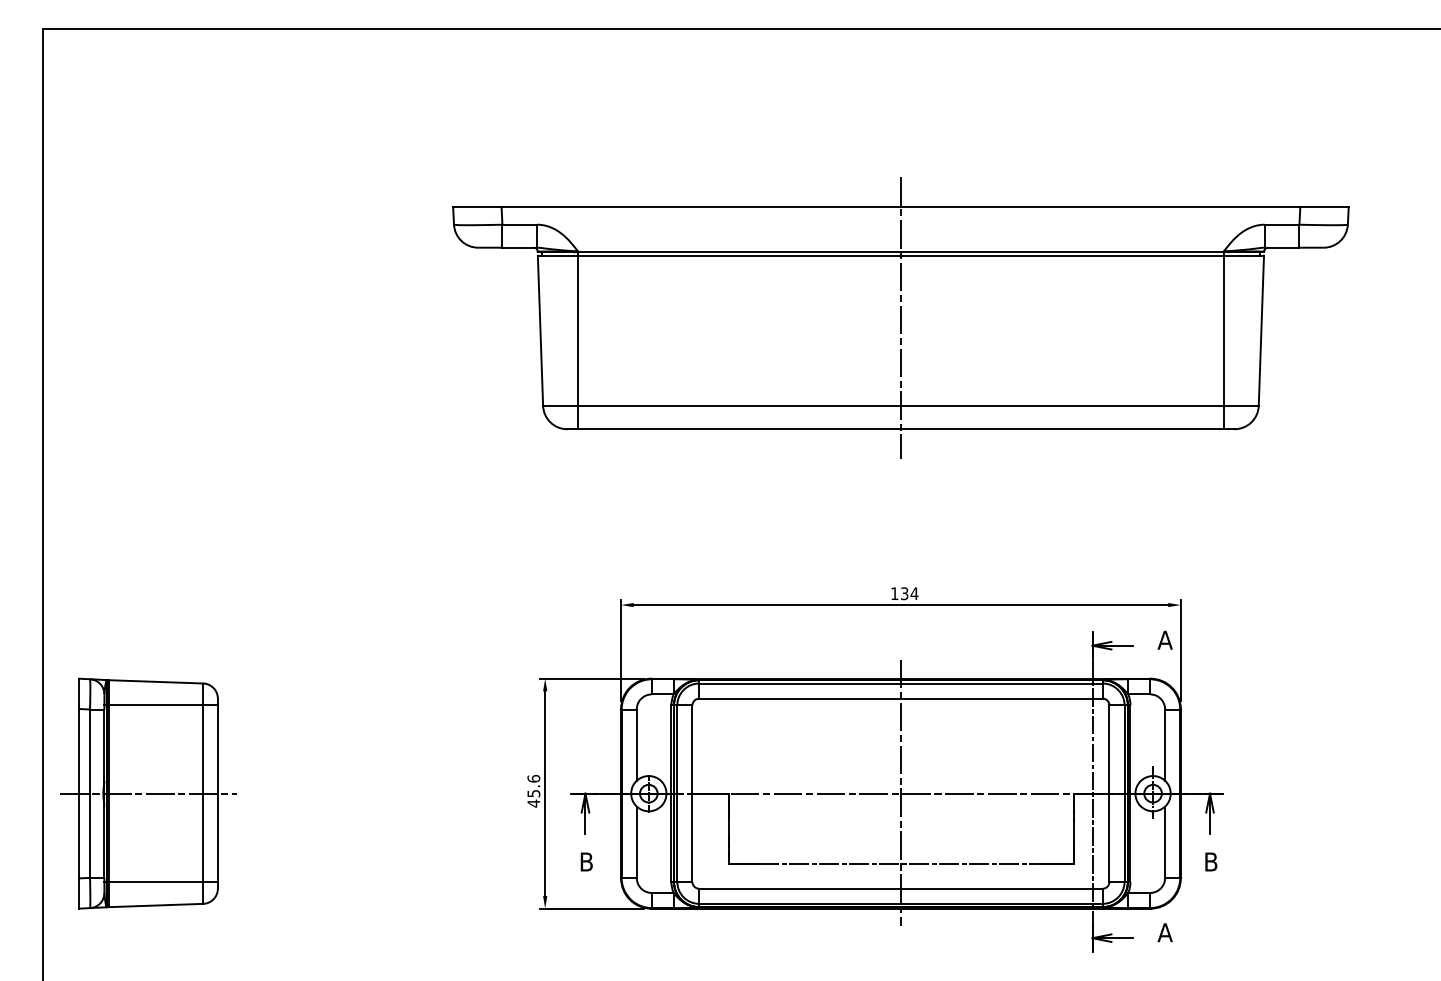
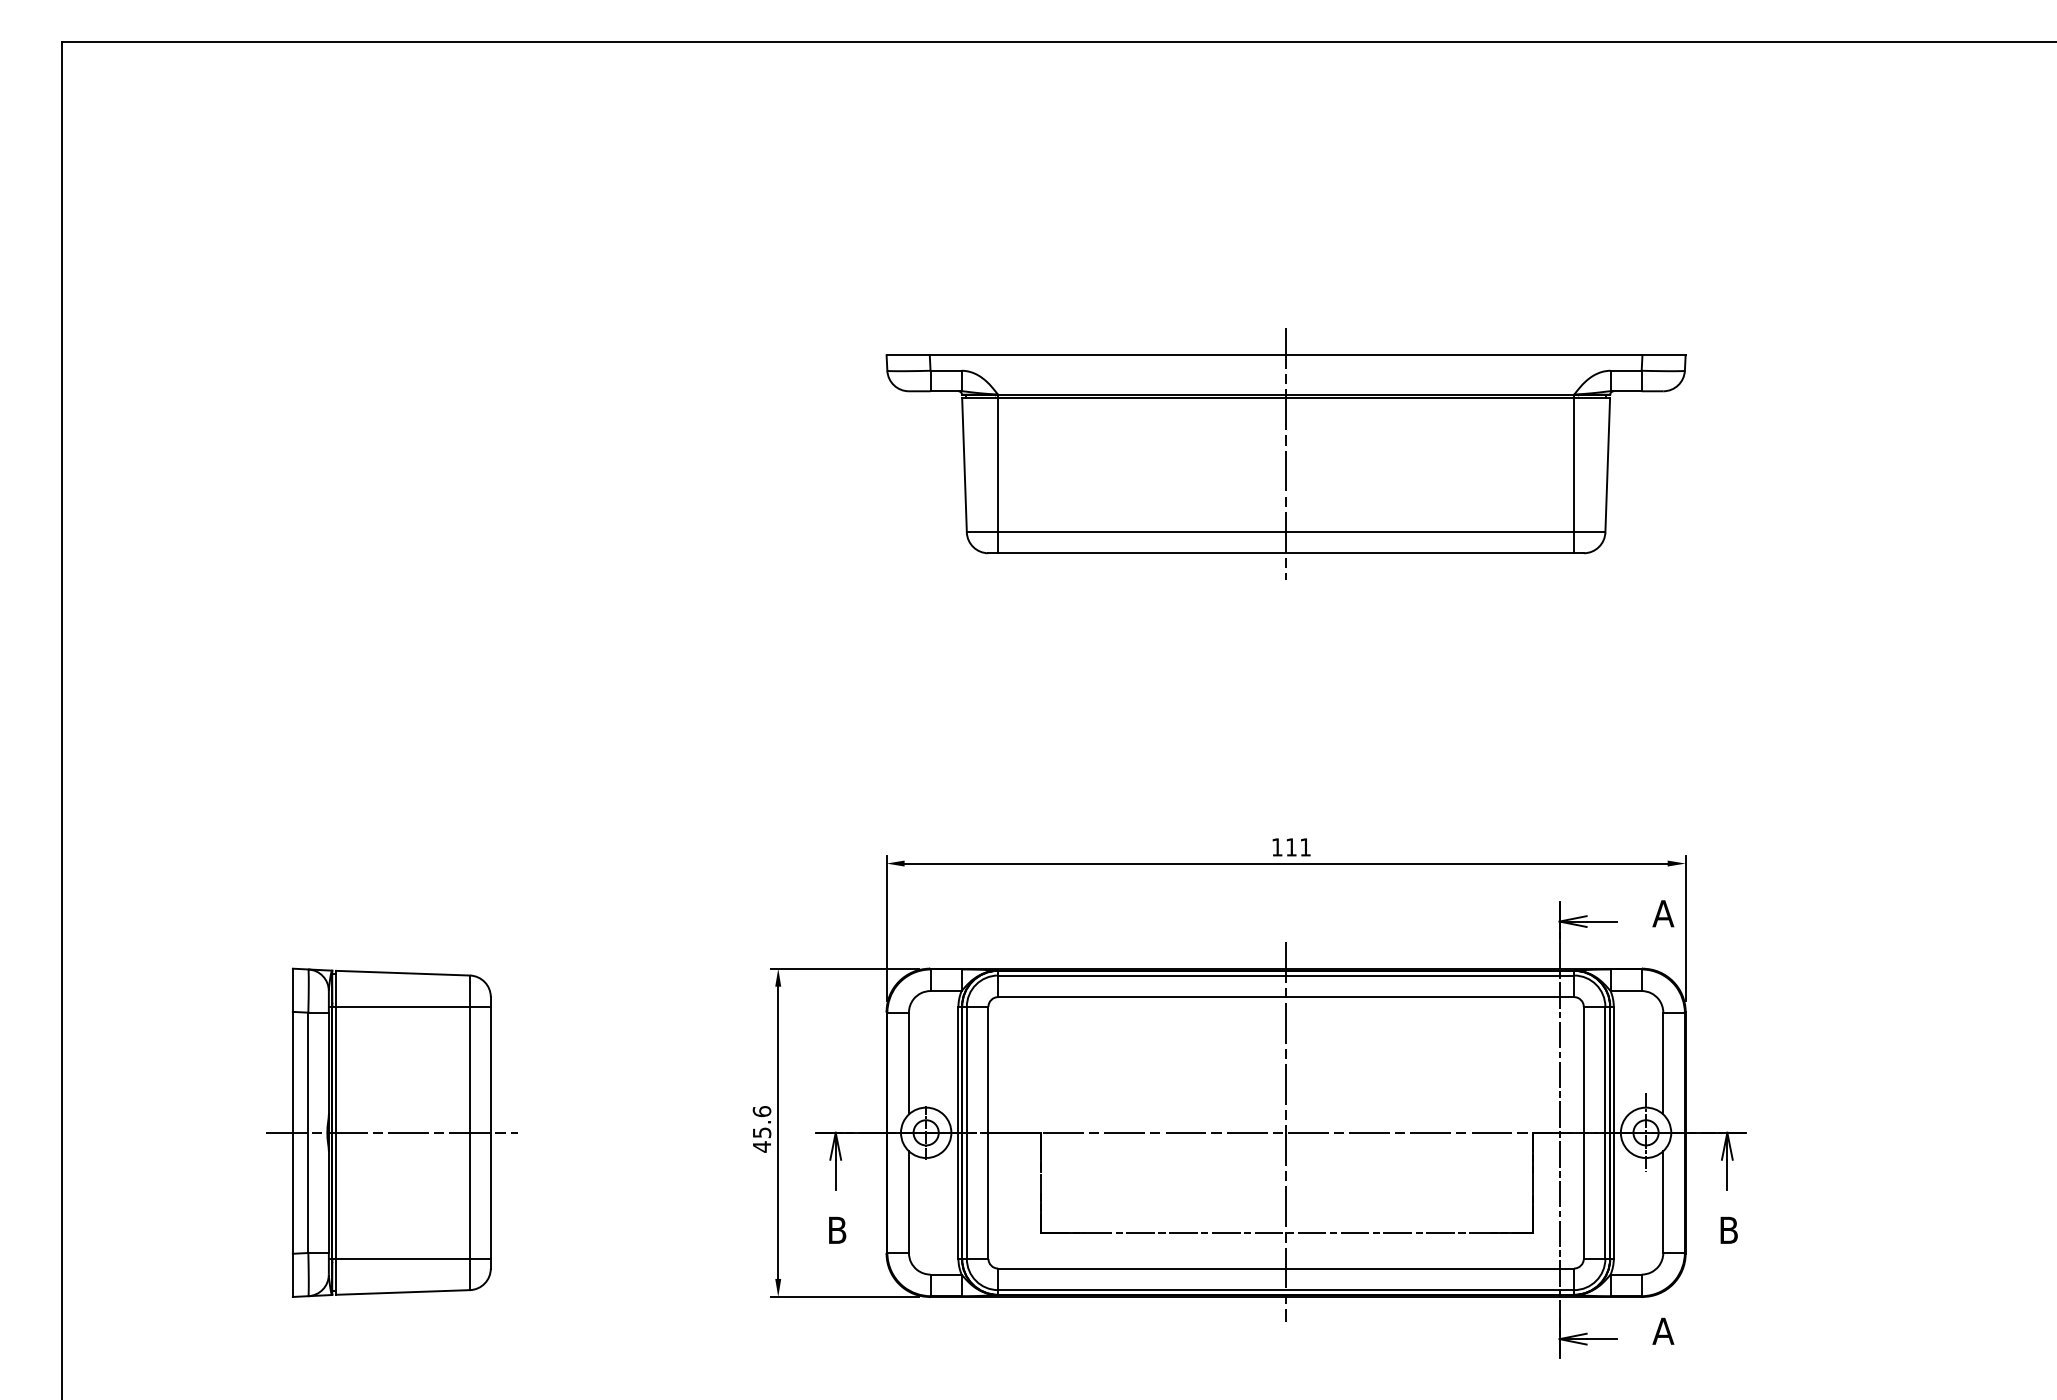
part: (900, 318) -> (1285, 454), size x0.62
text: (909, 593) -> (1298, 847), 134 -> 111
part: (148, 793) -> (391, 1132), moved

